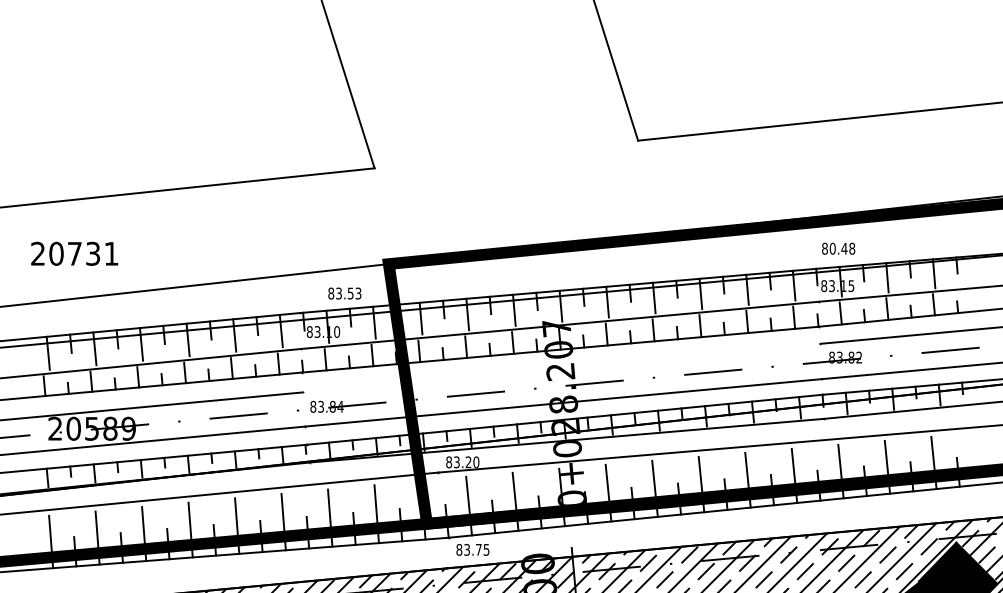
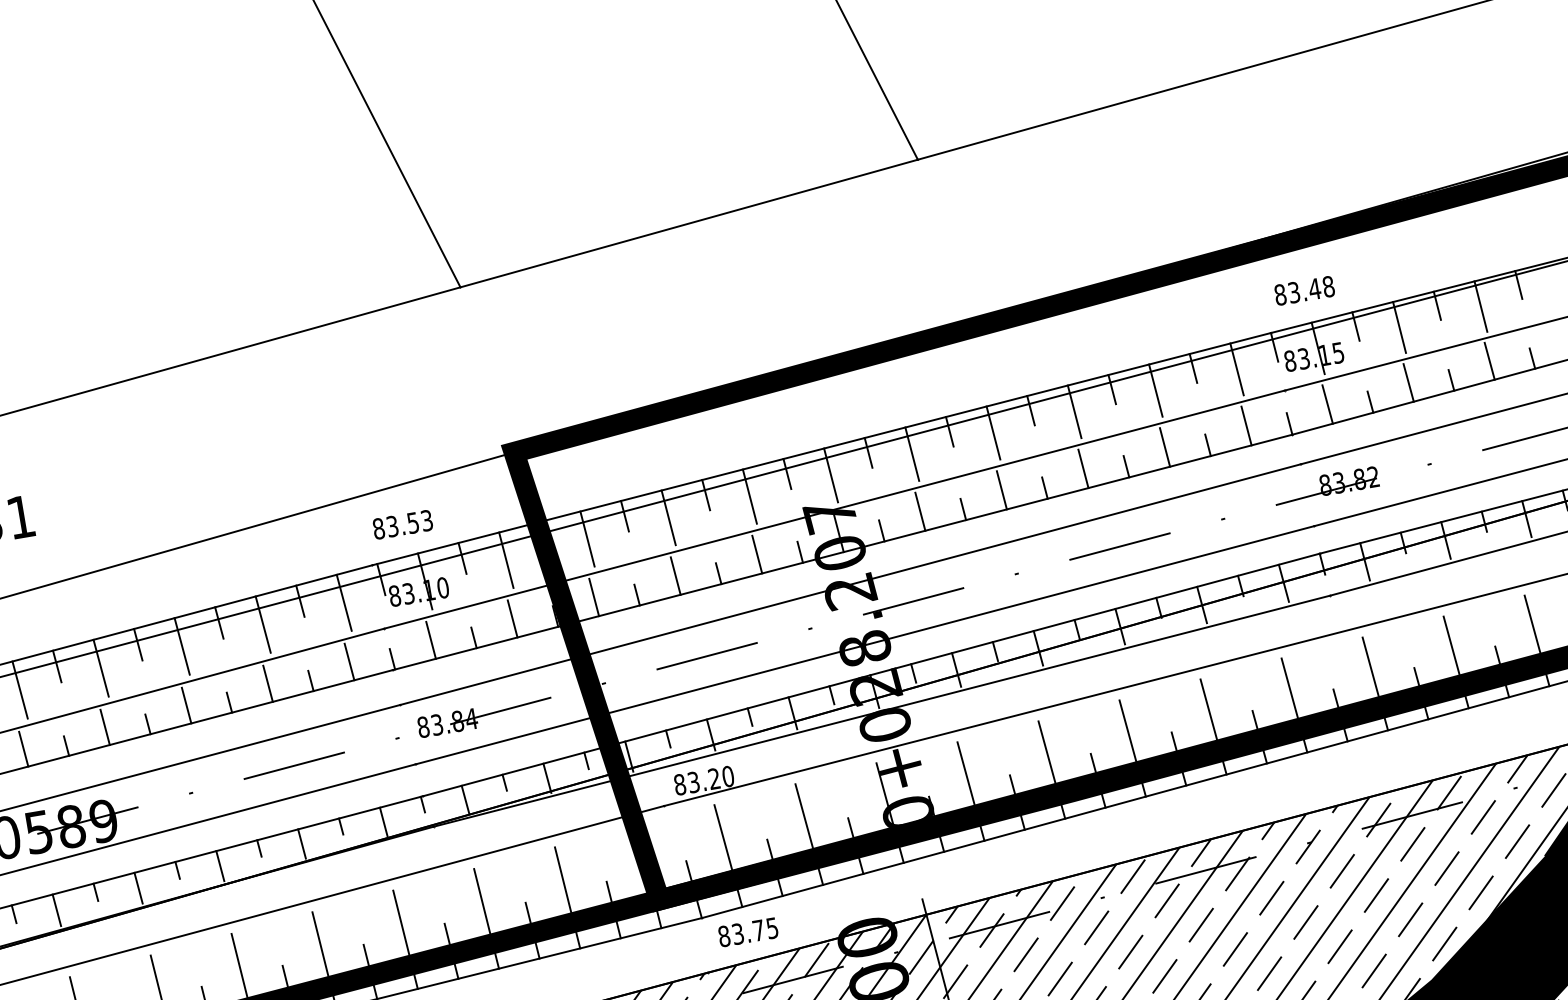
line: (506, 154) -> (689, 223), added
text: (832, 248) -> (1293, 292), 80.48 -> 83.48
text: (344, 293) -> (402, 524), moved
line: (561, 367) -> (850, 583), added

